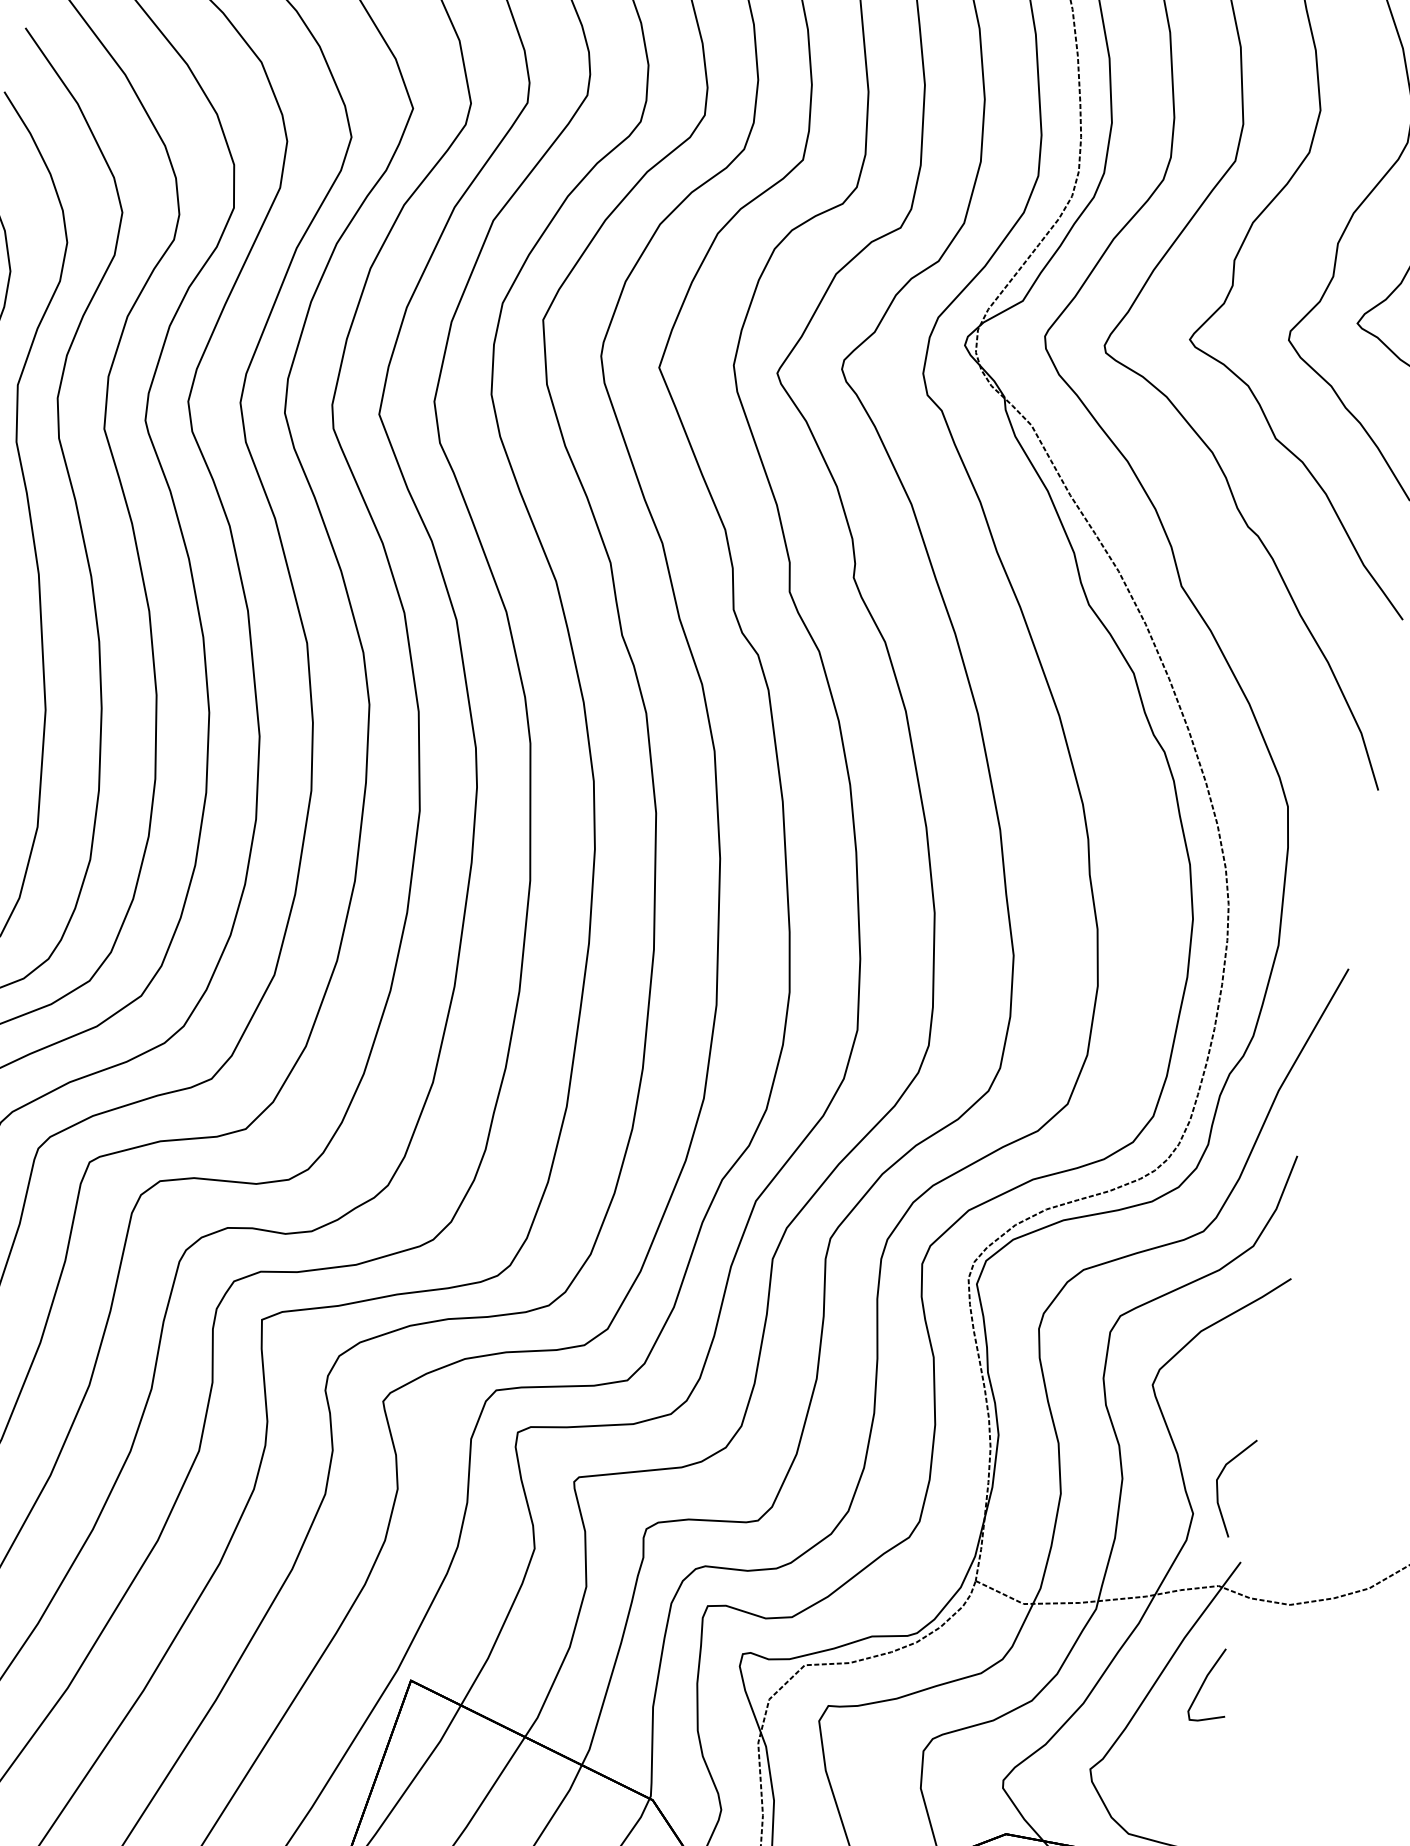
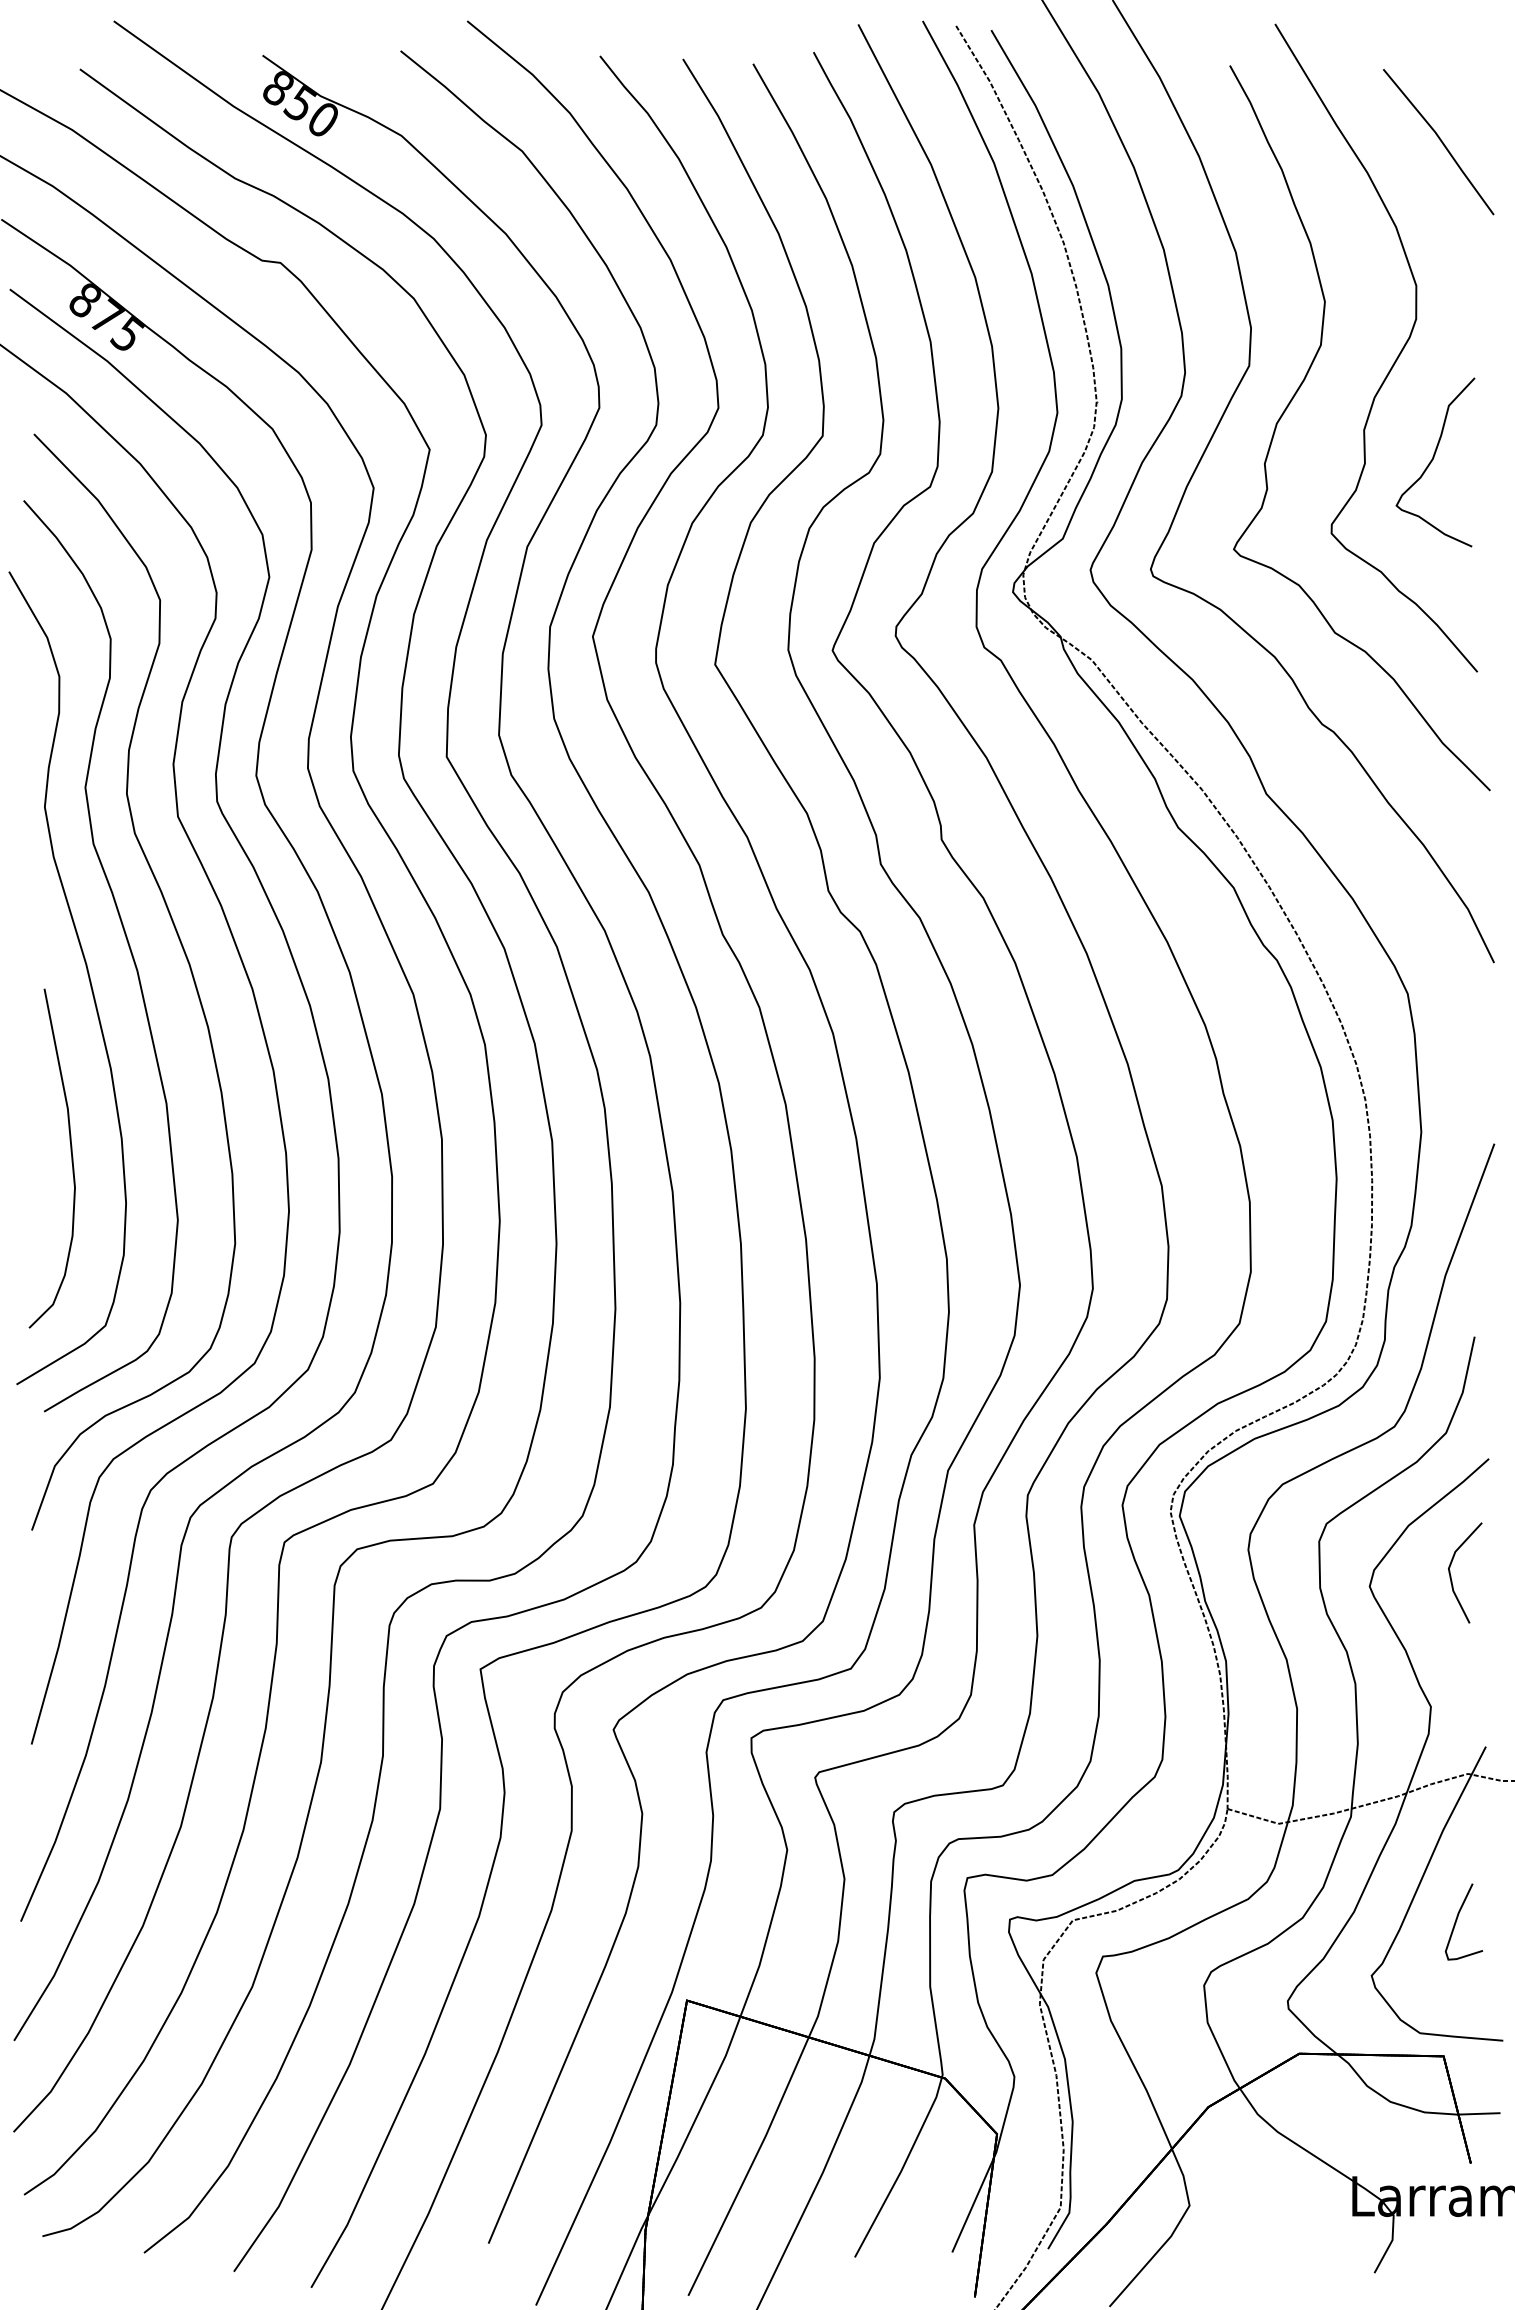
line: (1218, 1487) -> (1451, 1575), moved
curve: (1205, 1682) -> (1457, 1920), moved

